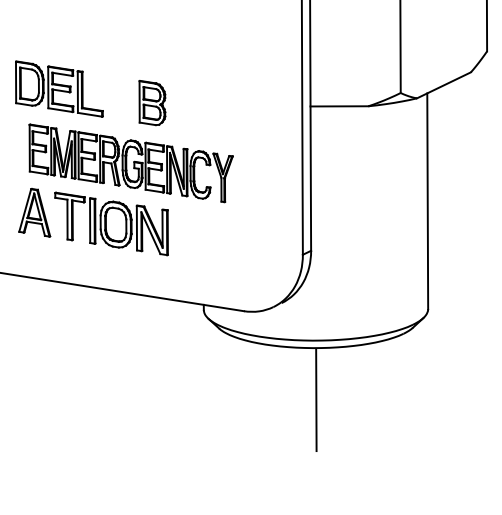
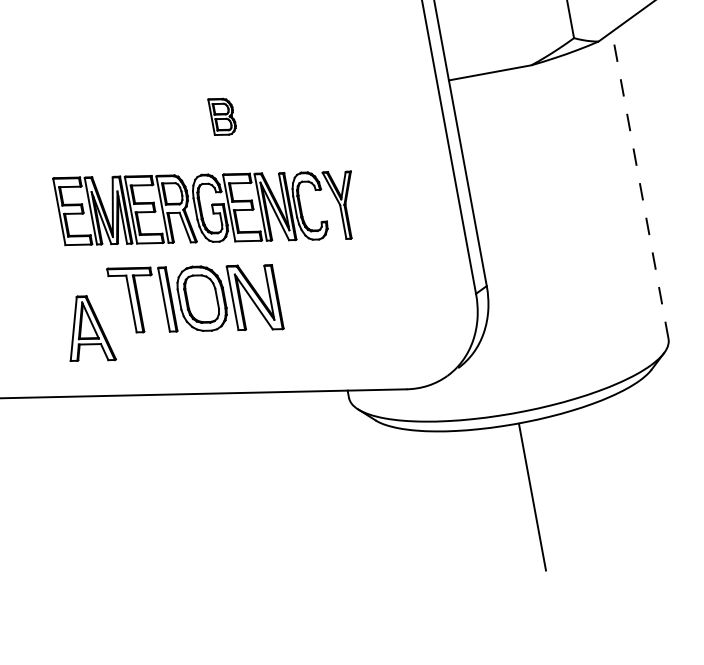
part: (59, 88) -> (86, 119), removed
part: (152, 103) -> (222, 116), size x0.6
line: (427, 201) -> (640, 185), solid -> dashed
part: (34, 212) -> (87, 329), moved

